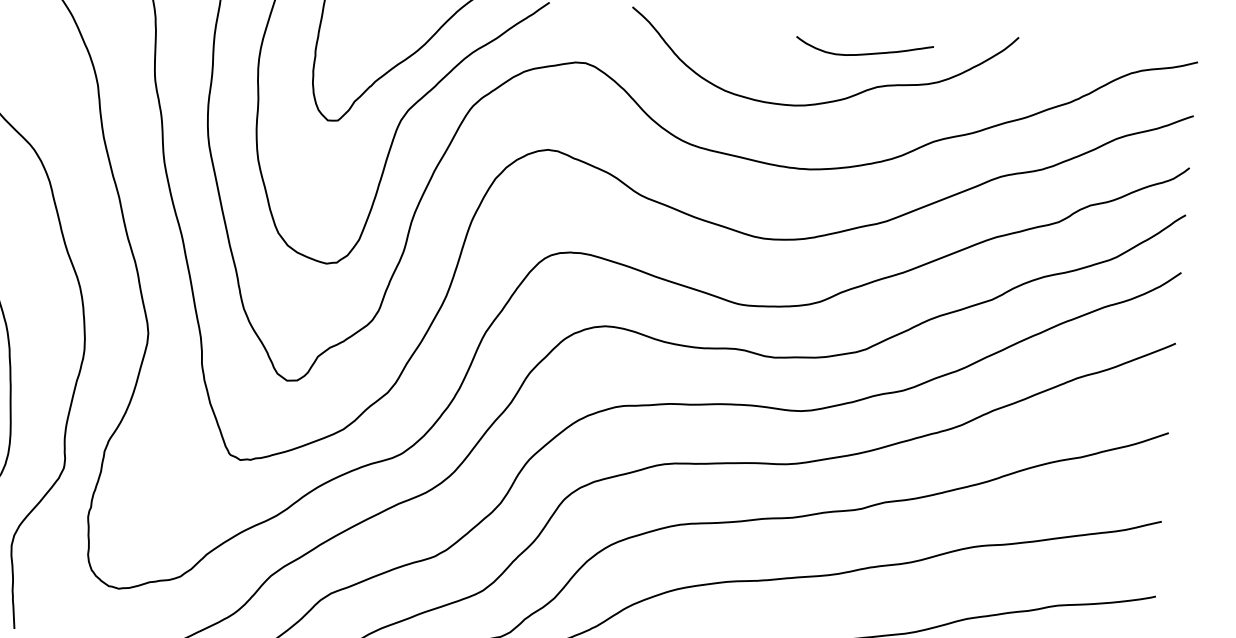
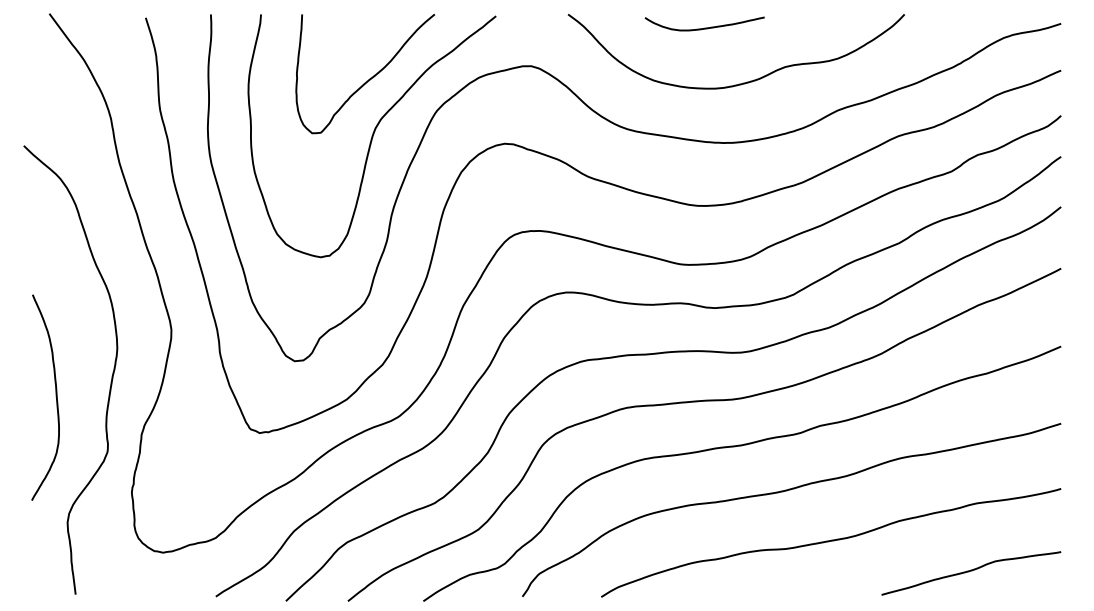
curve: (863, 53) -> (704, 27), moved

